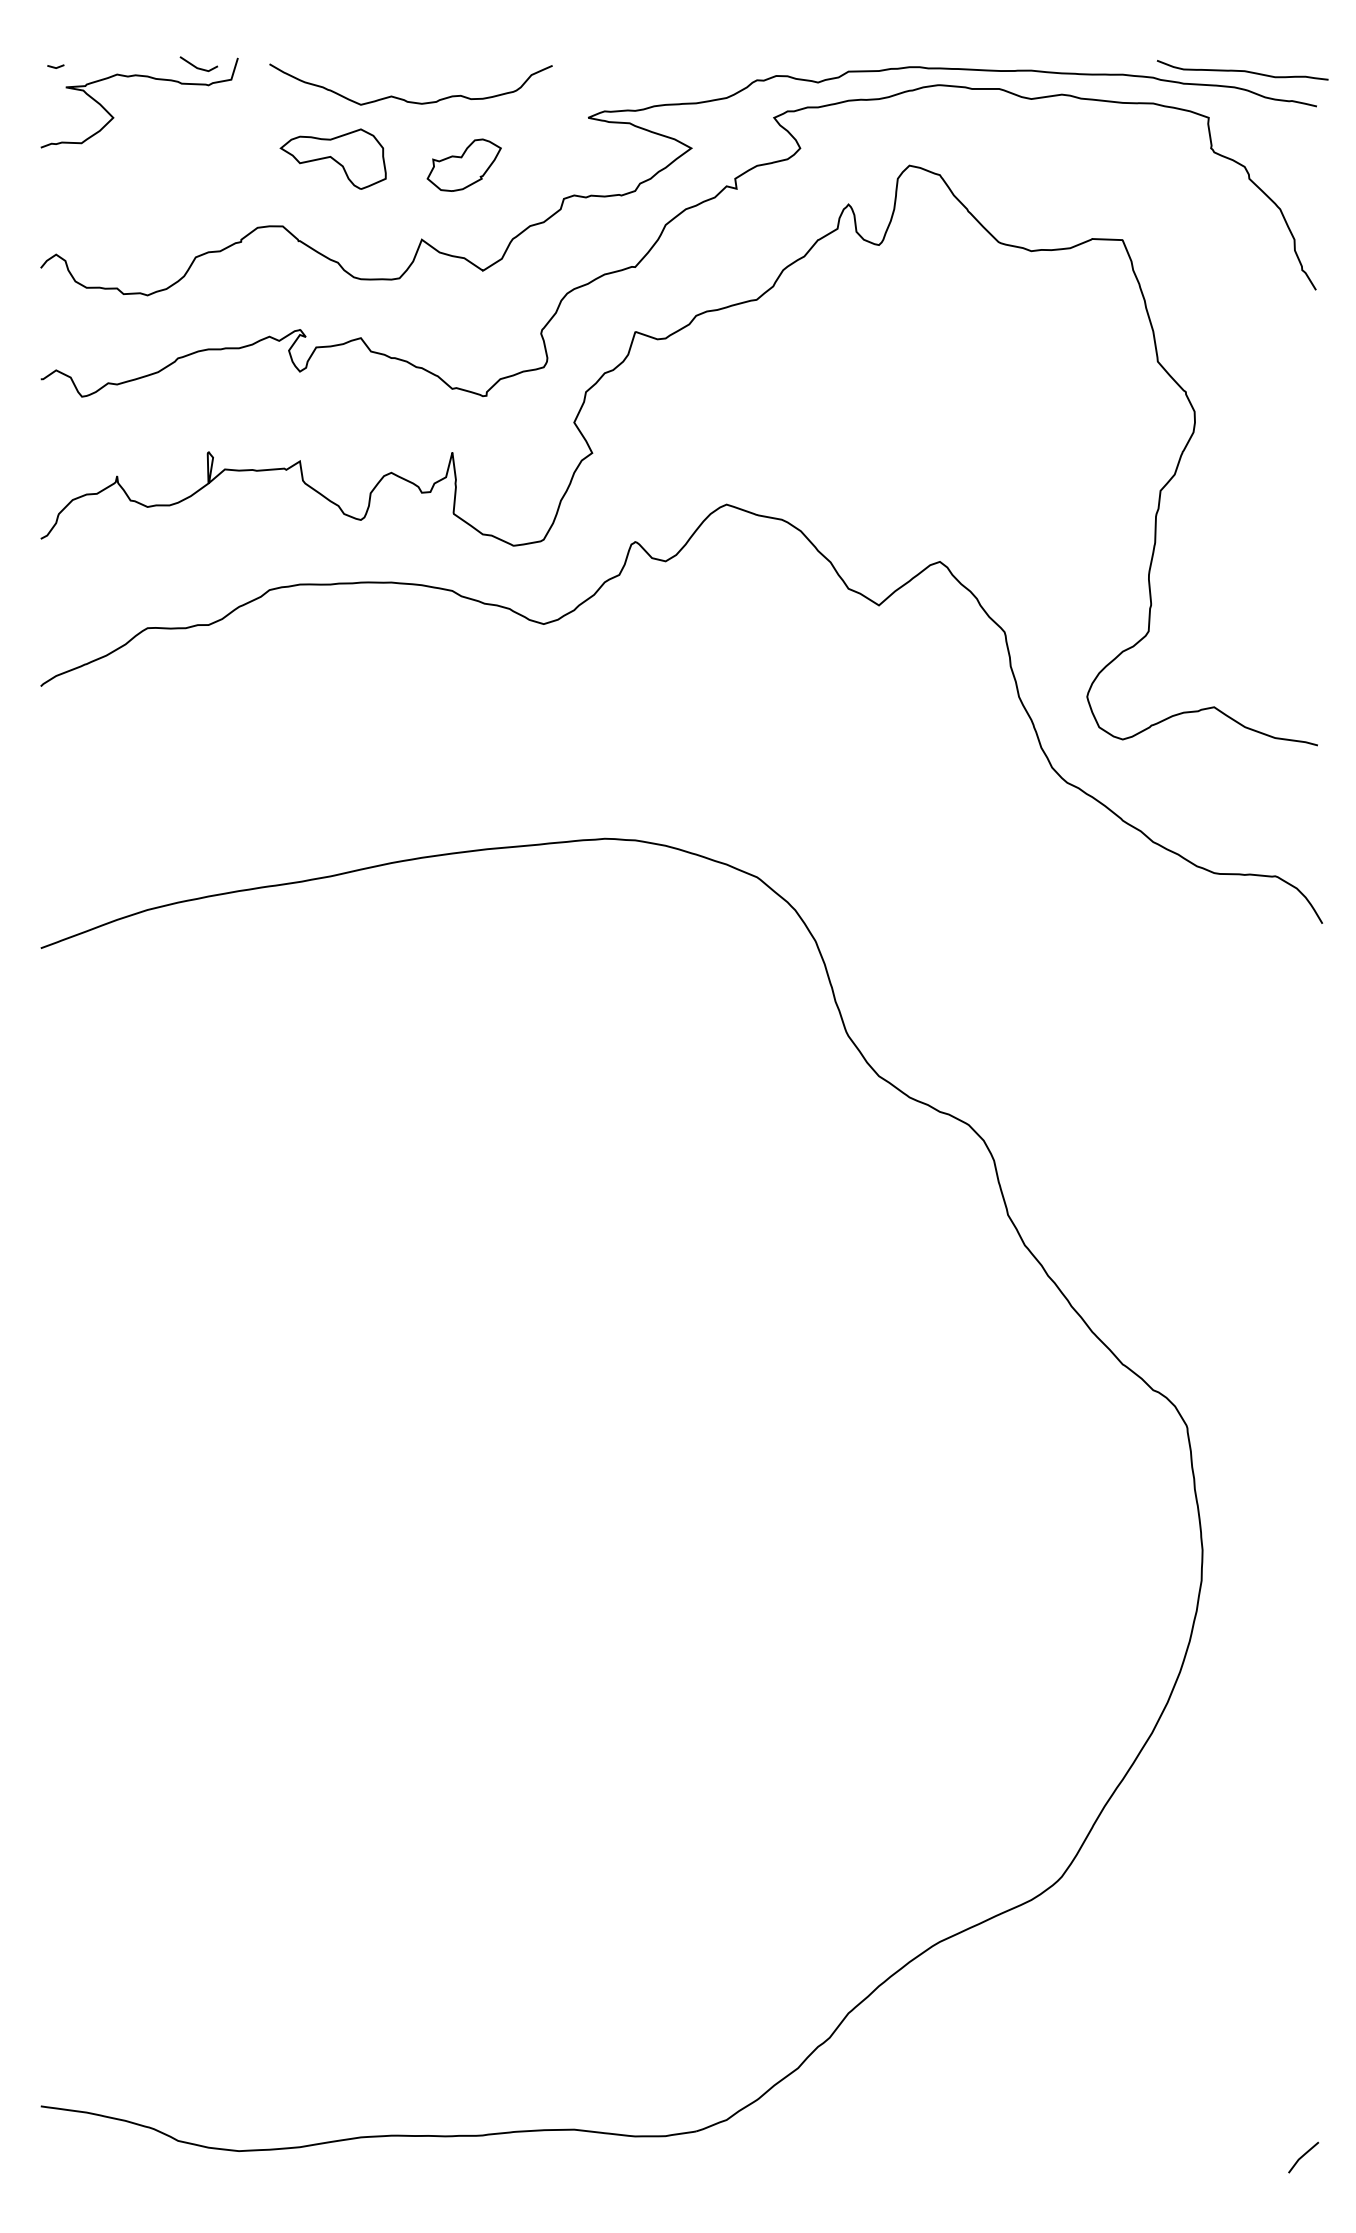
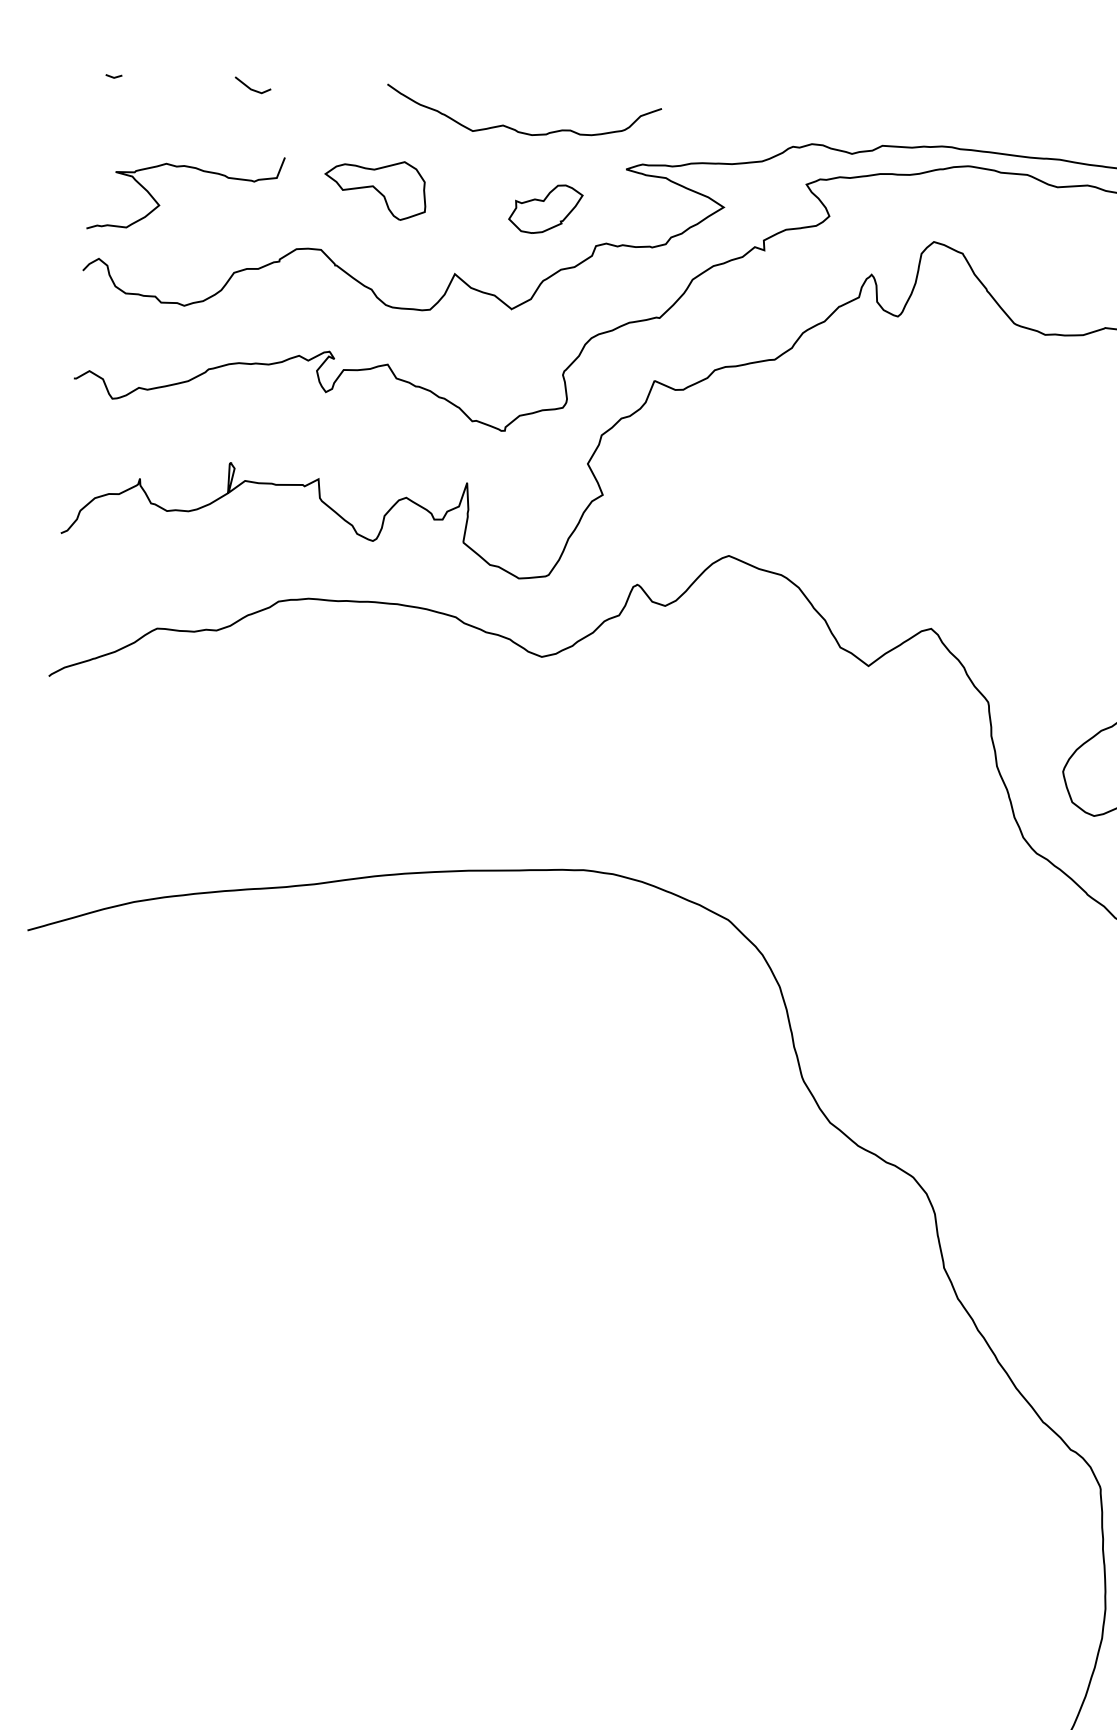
curve: (144, 77) -> (192, 168), moved
curve: (405, 99) -> (516, 129), moved
part: (463, 164) -> (545, 208), moved

